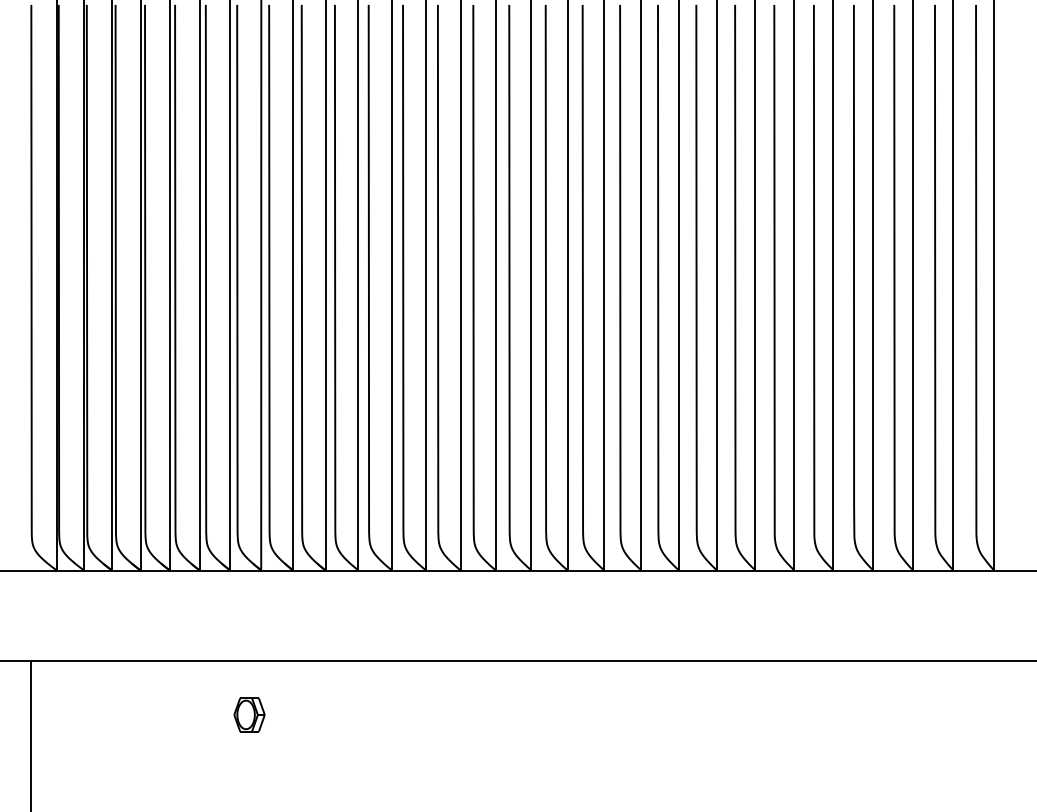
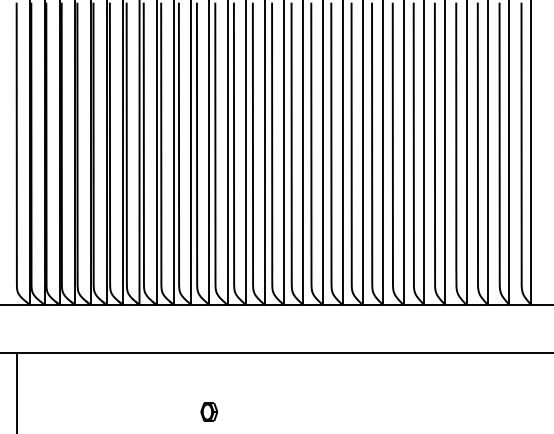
part: (249, 713) -> (209, 411), moved

